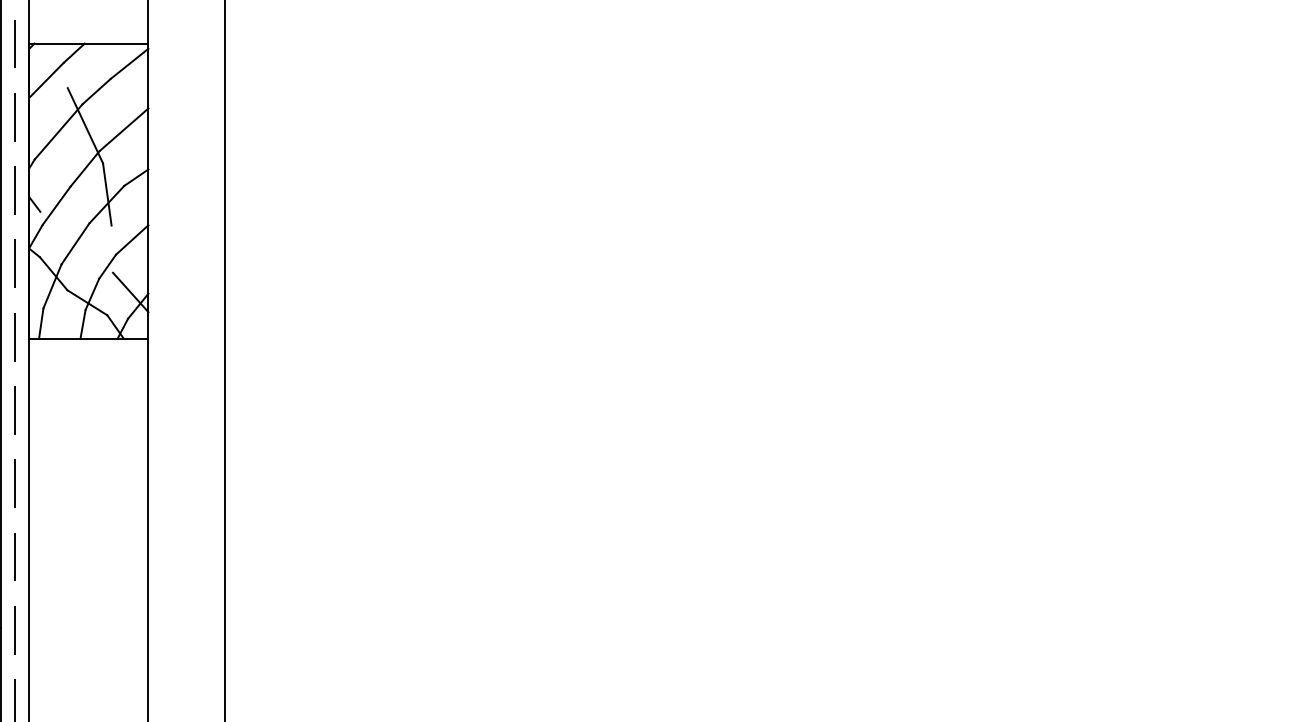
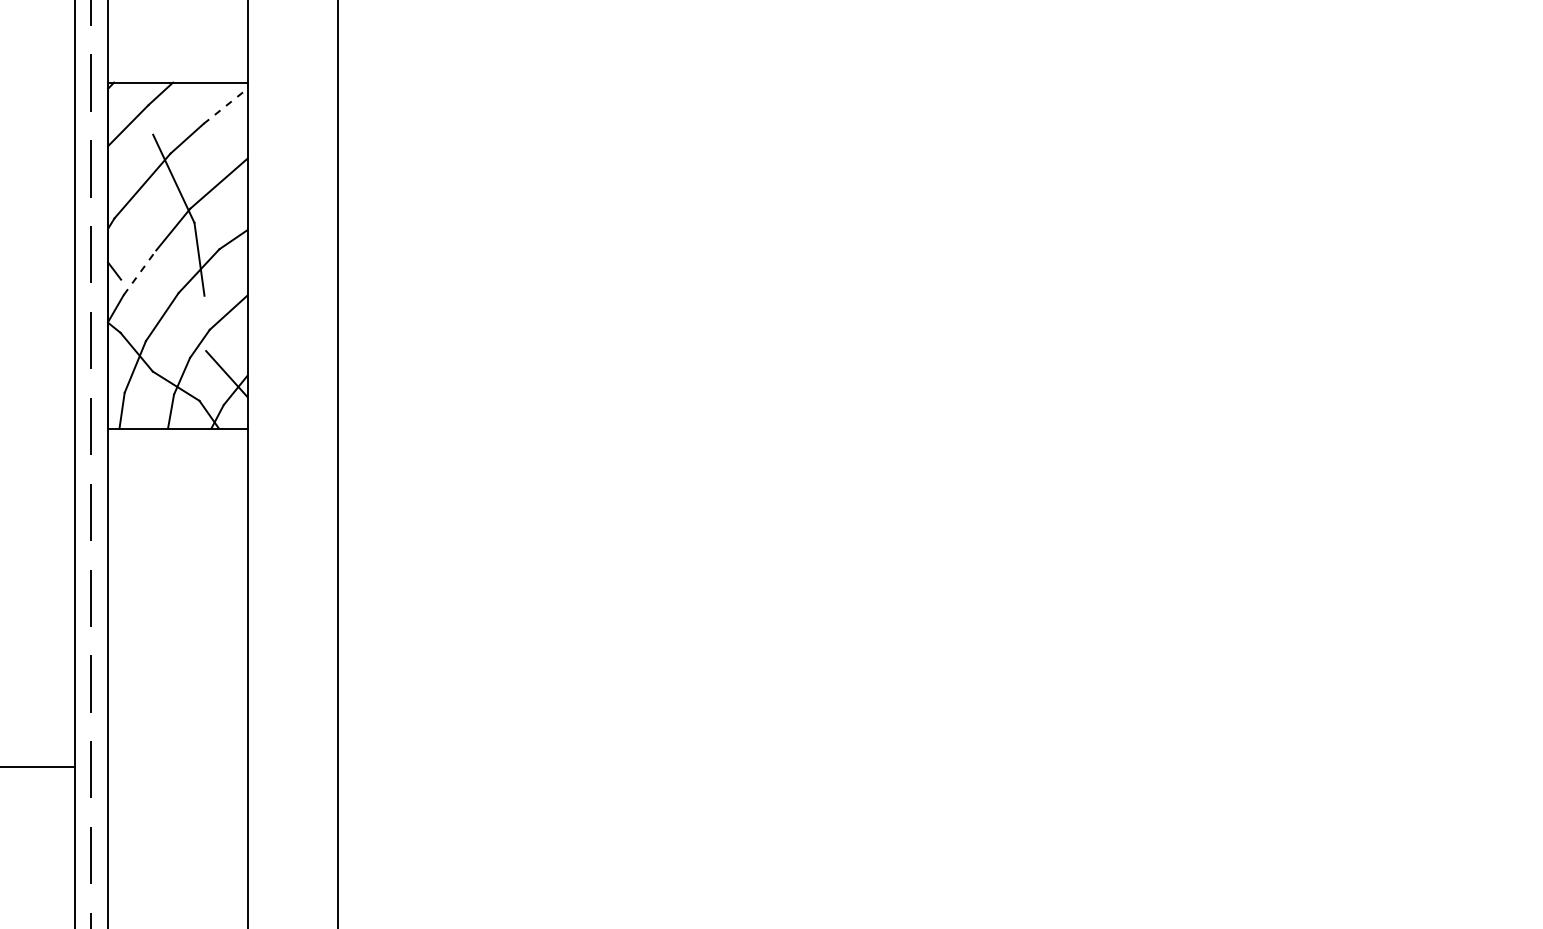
line: (129, 63) -> (225, 106), solid -> dashed
line: (56, 205) -> (140, 272), solid -> dashed

